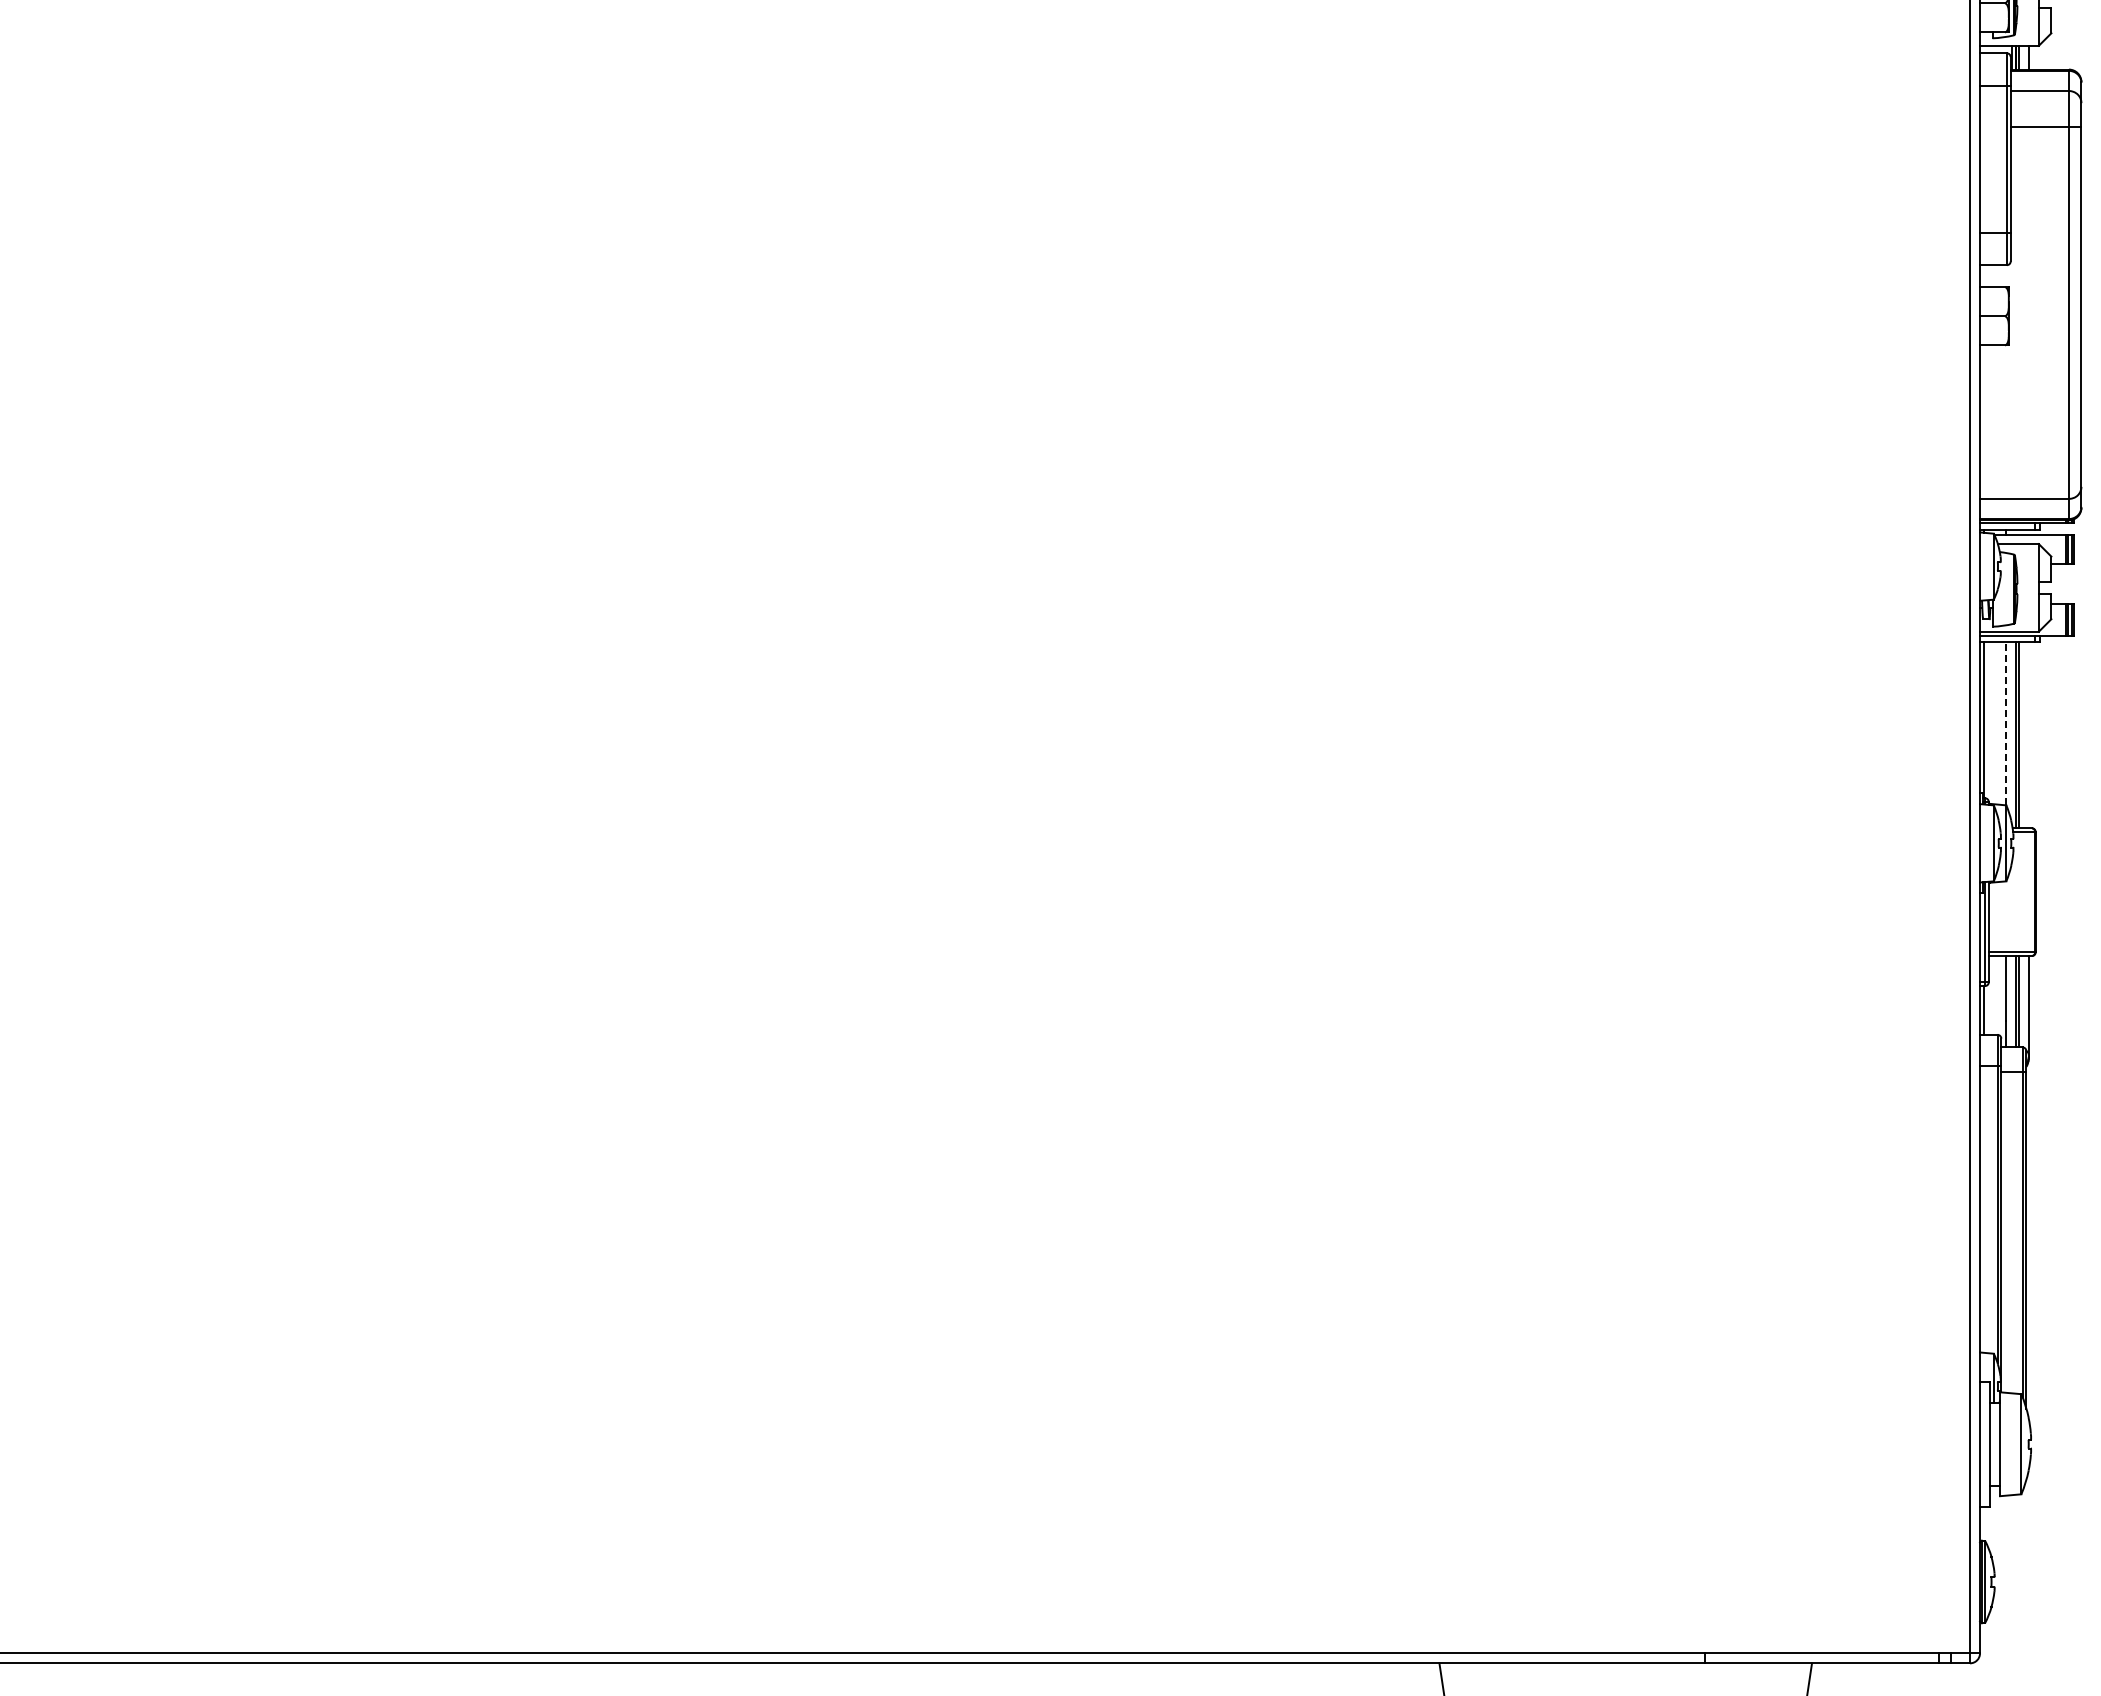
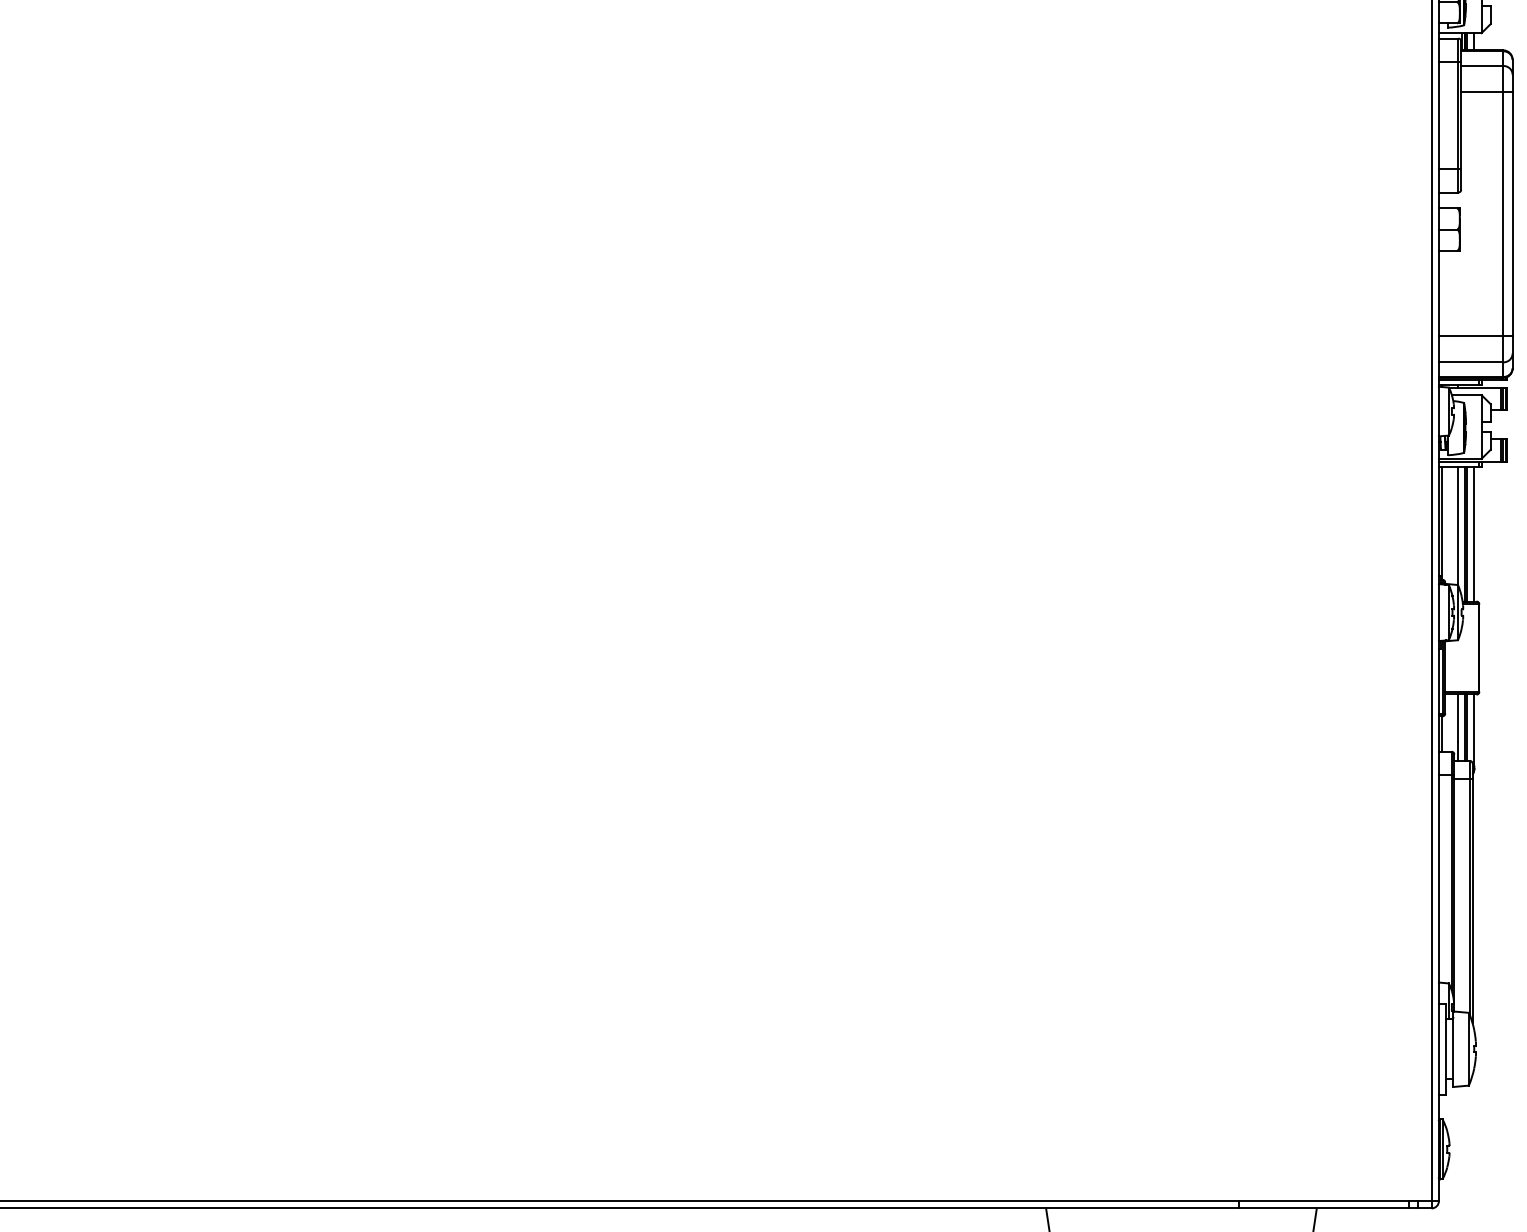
line: (2030, 462) -> (1475, 335), added
line: (2006, 723) -> (1458, 525), dashed -> solid
line: (2028, 735) -> (1474, 534), added

